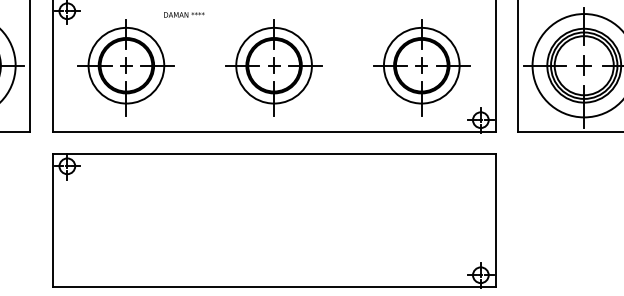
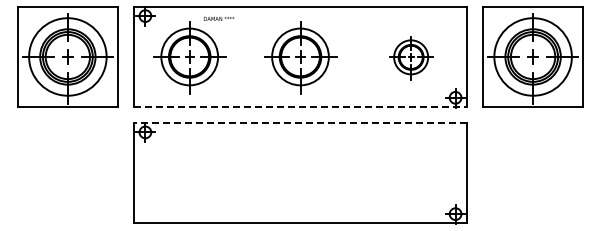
text: (184, 14) -> (219, 18), moved
part: (420, 66) -> (410, 57), size x0.6
line: (274, 131) -> (300, 106), solid -> dashed
line: (274, 154) -> (300, 123), solid -> dashed

